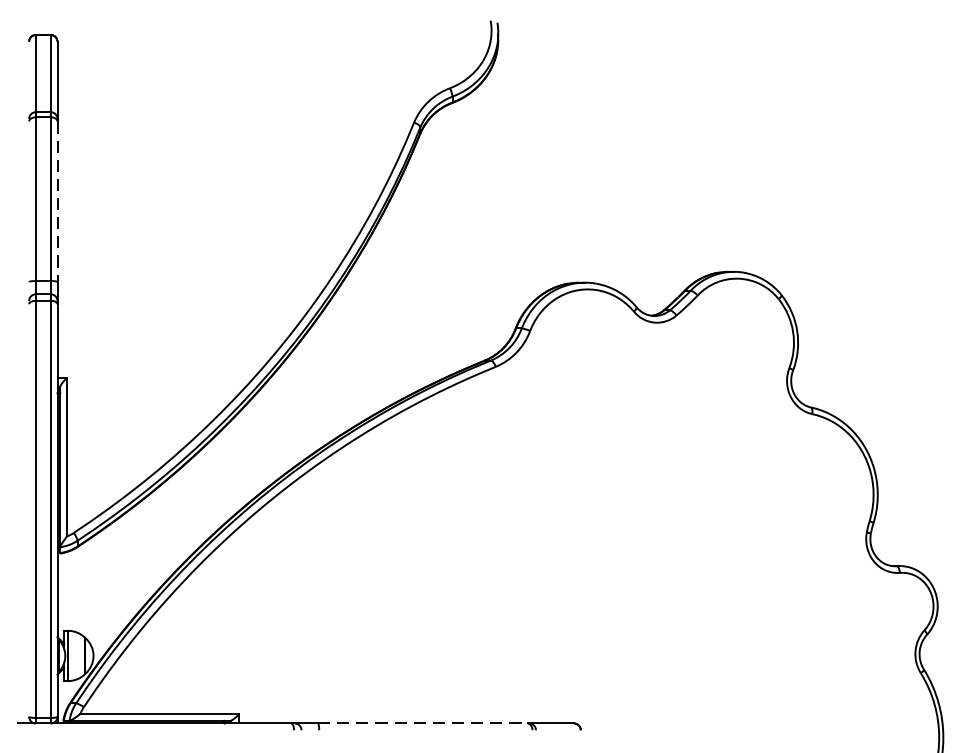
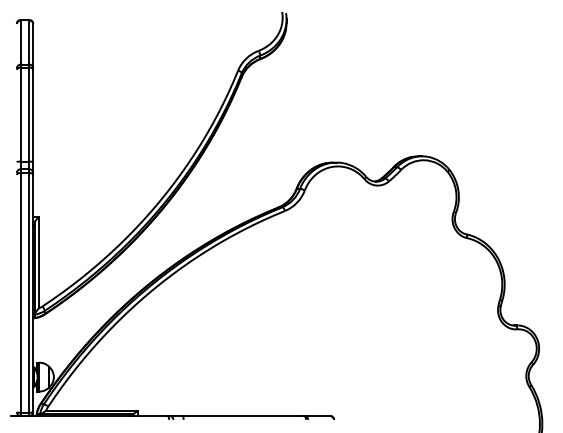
line: (58, 202) -> (33, 116), dashed -> solid
line: (423, 722) -> (243, 415), dashed -> solid

